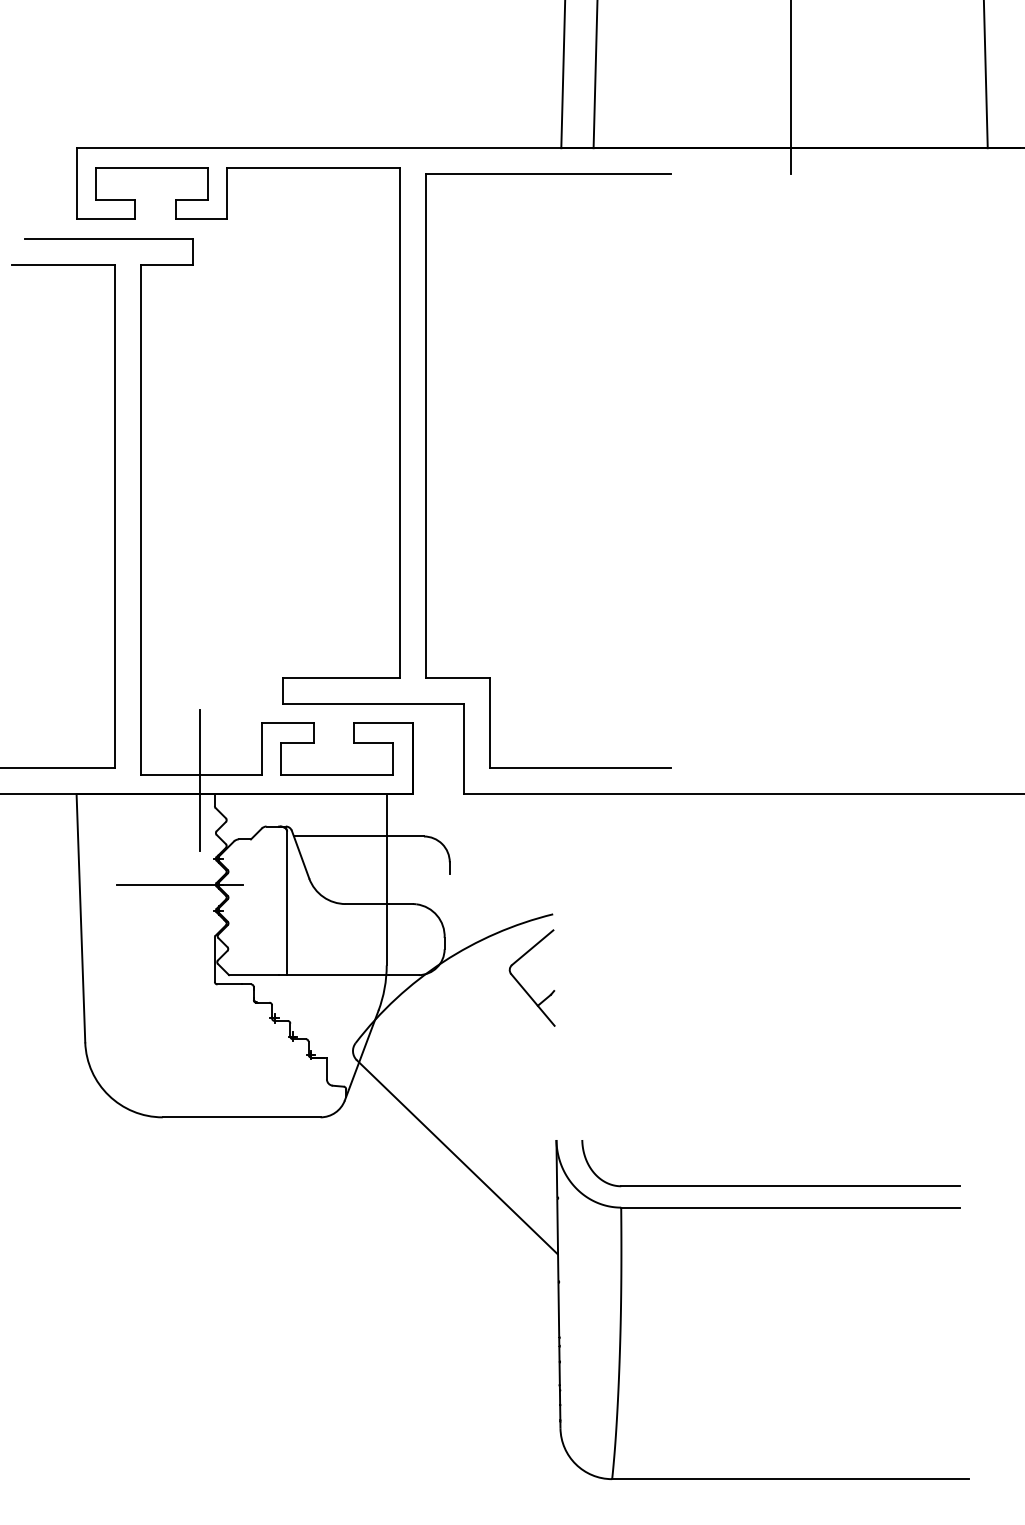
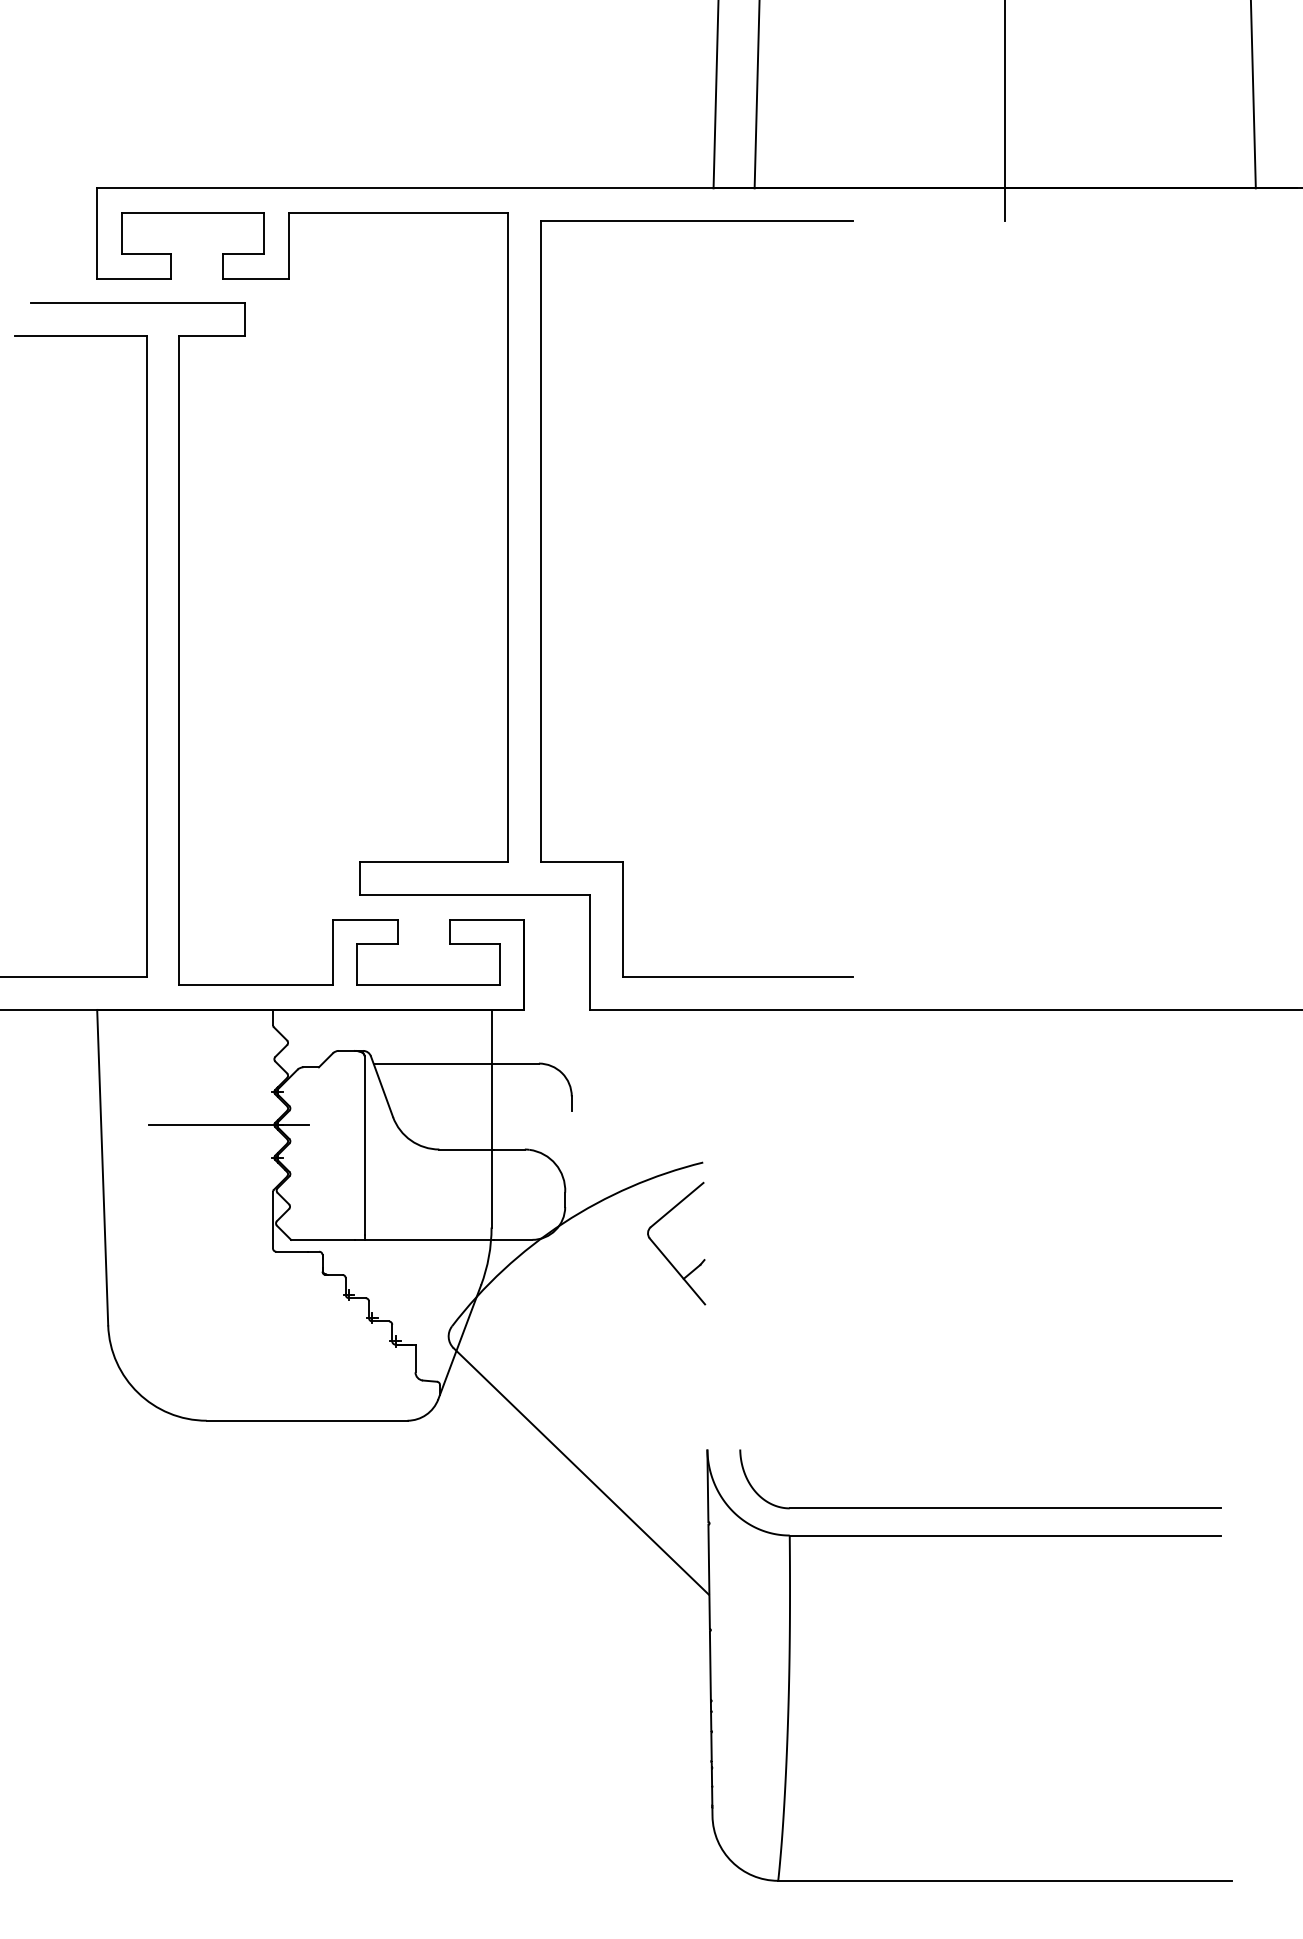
line: (200, 780) -> (254, 992), removed

